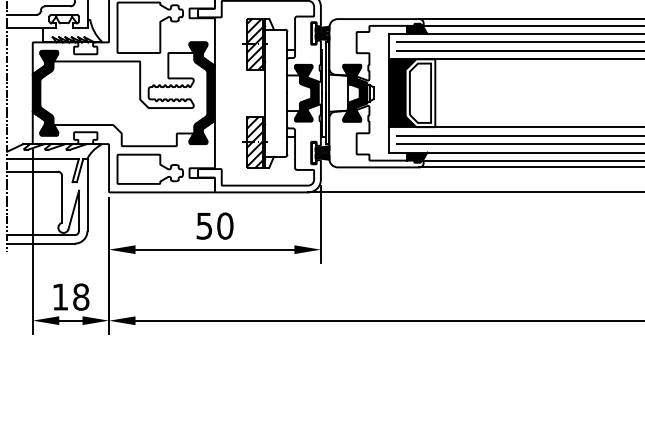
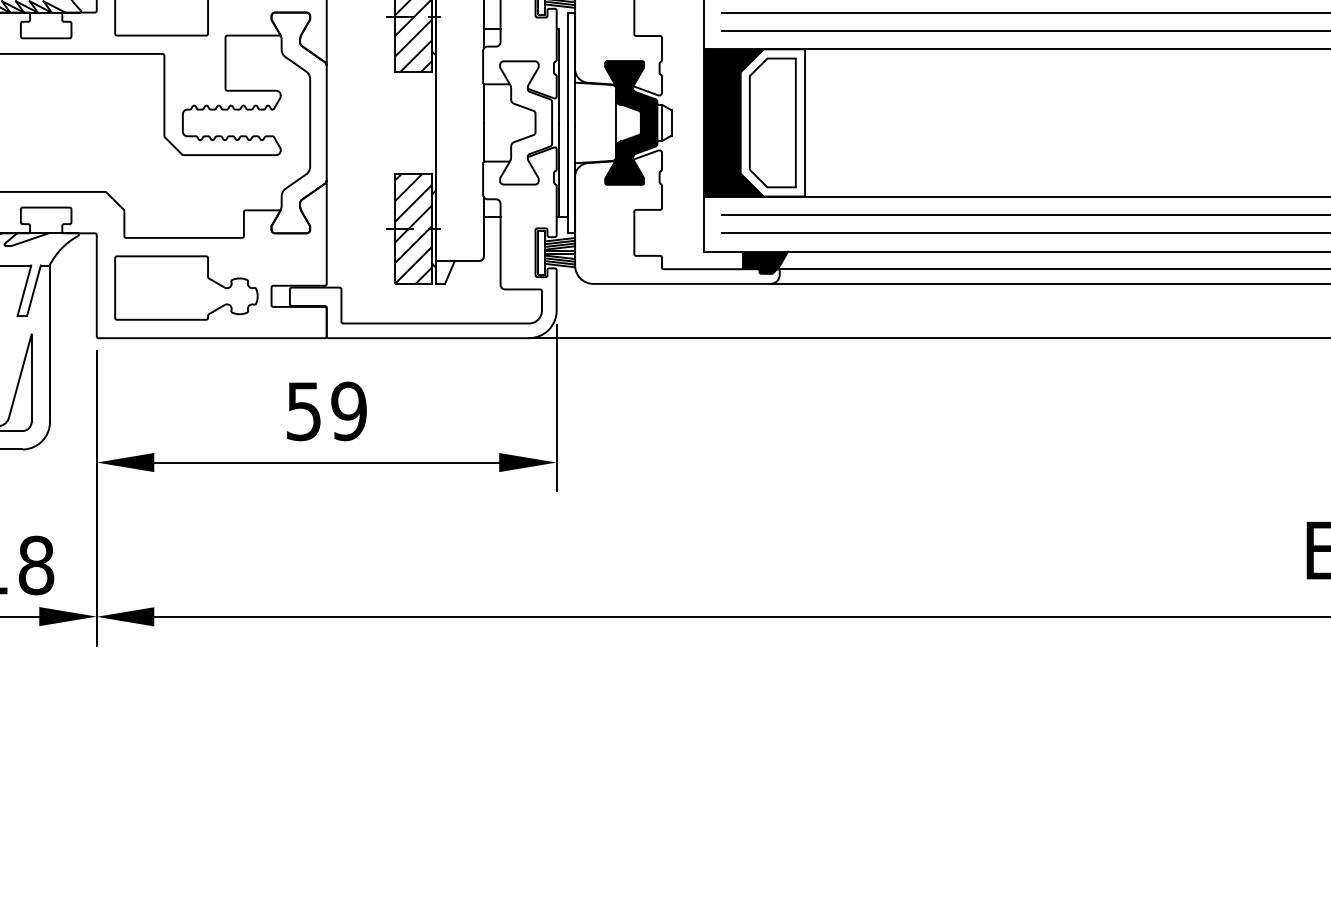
fill: (306, 92) -> (525, 121), removed
fill: (201, 93) -> (297, 123), removed
text: (225, 225) -> (349, 410), 50 -> 59

